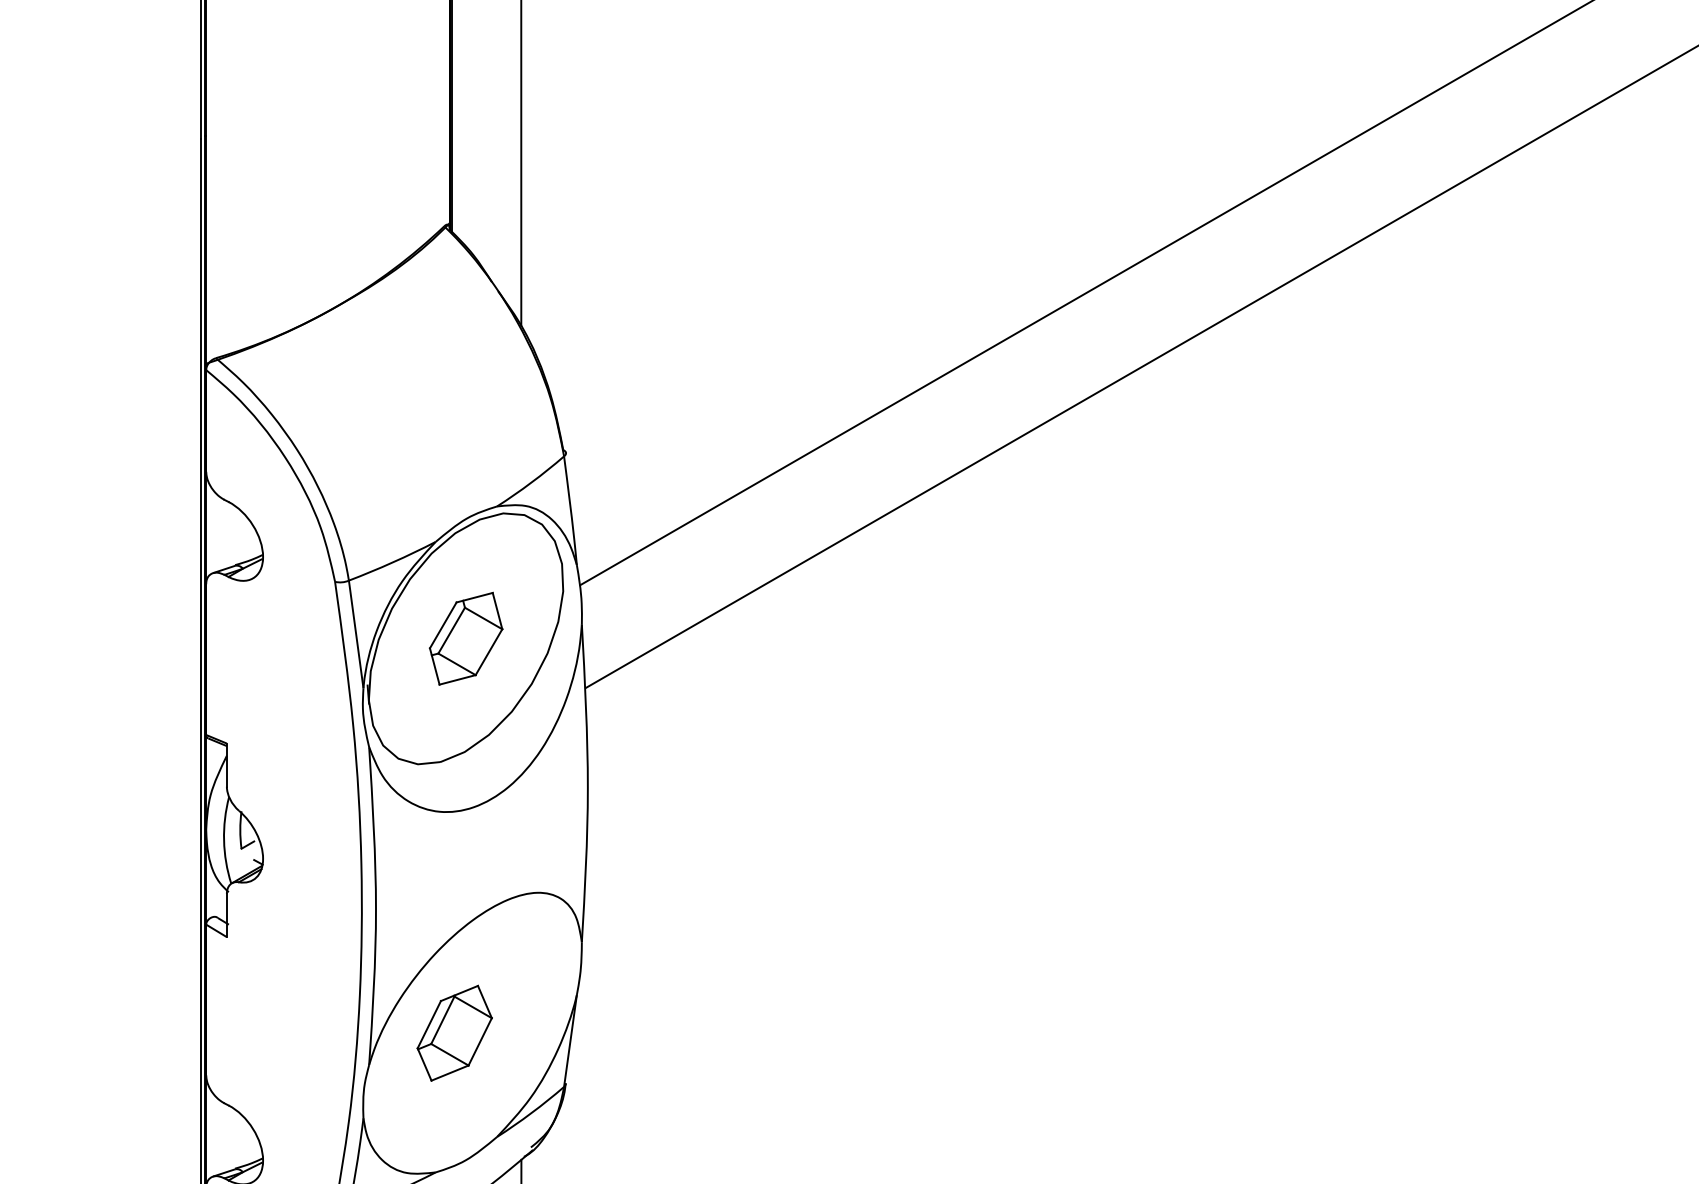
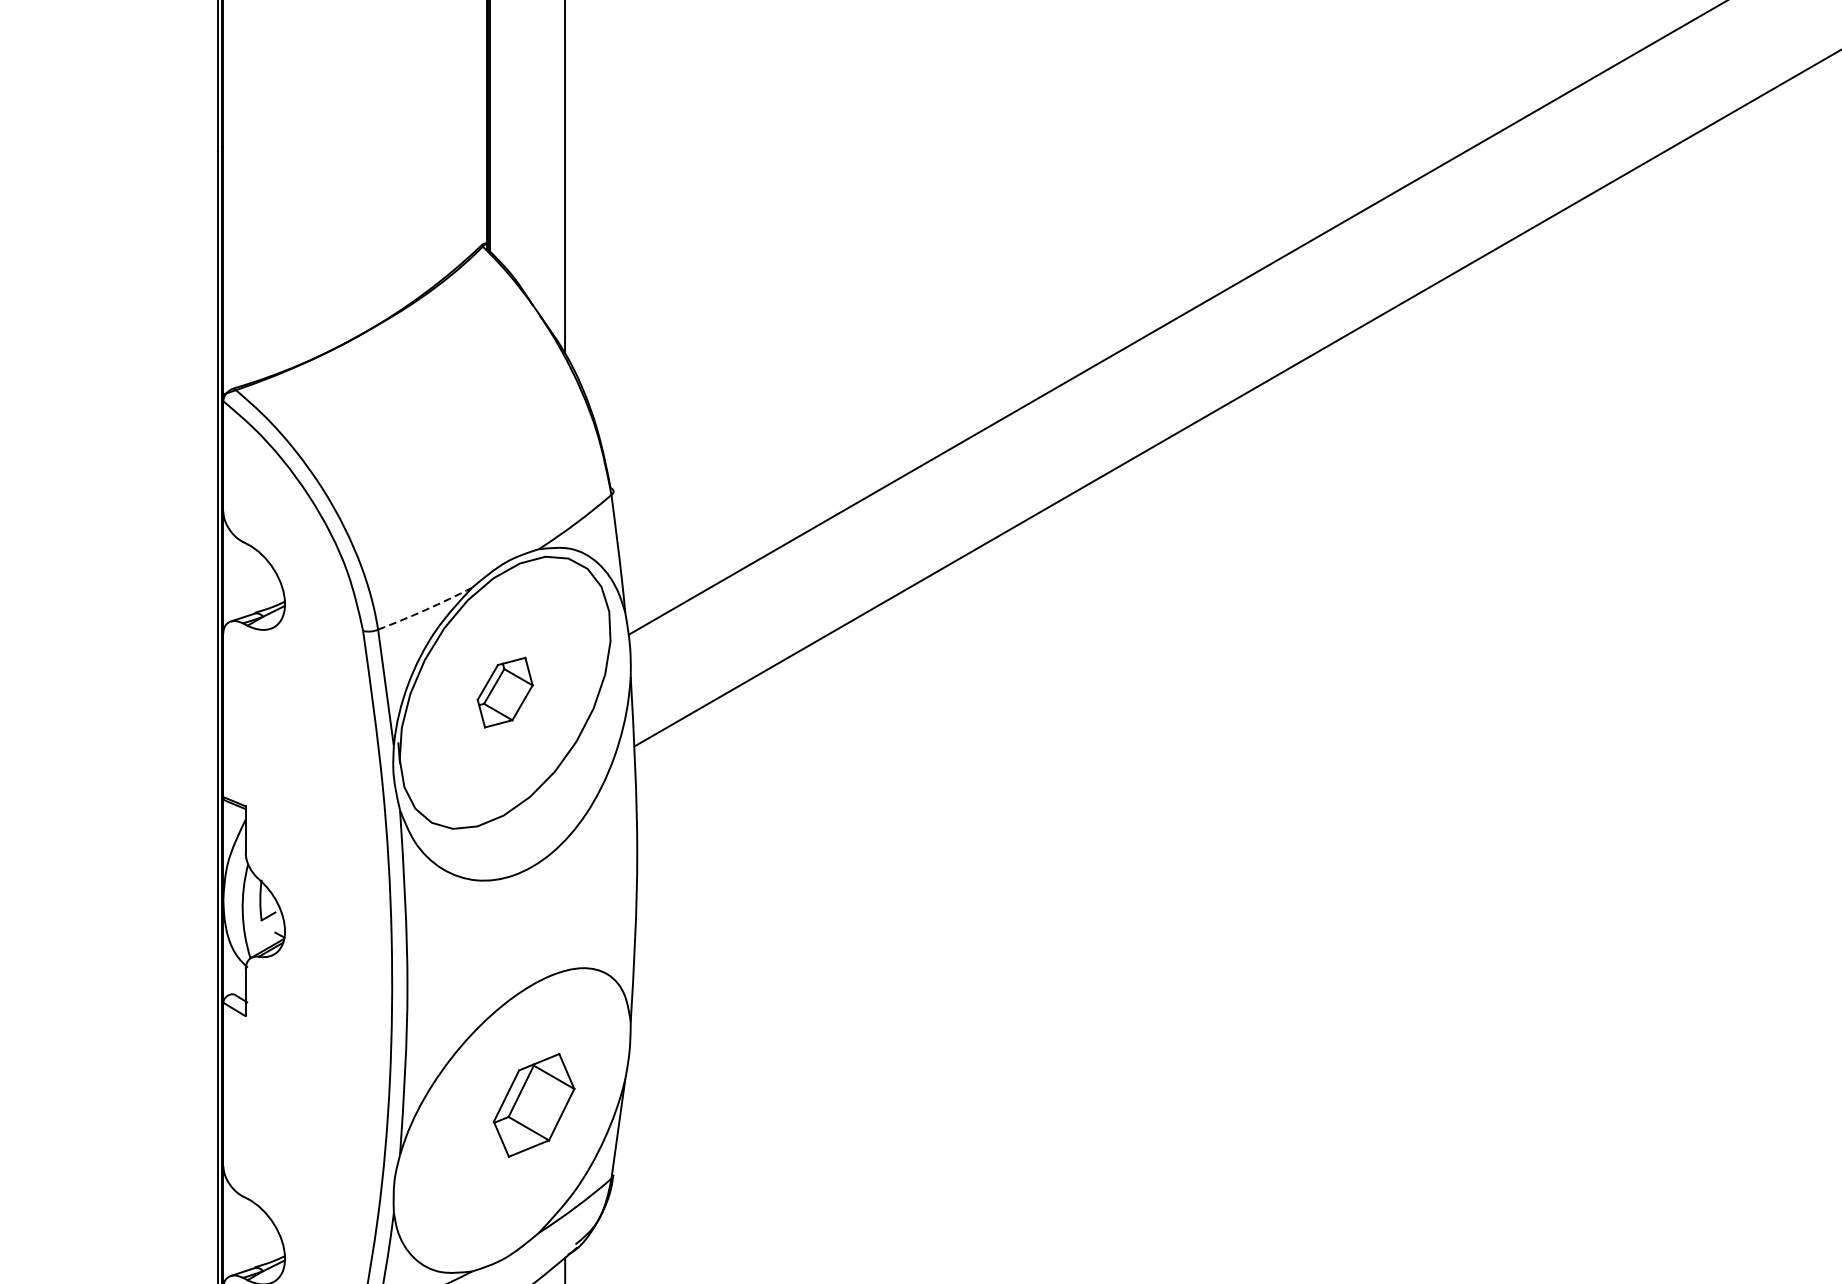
arc: (392, 562) -> (425, 610), solid -> dashed
part: (465, 638) -> (504, 692), size x0.7
part: (454, 1032) -> (533, 1104), moved

